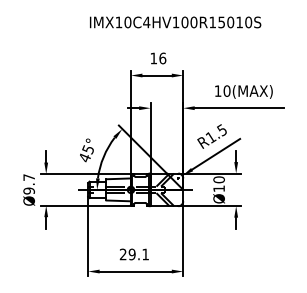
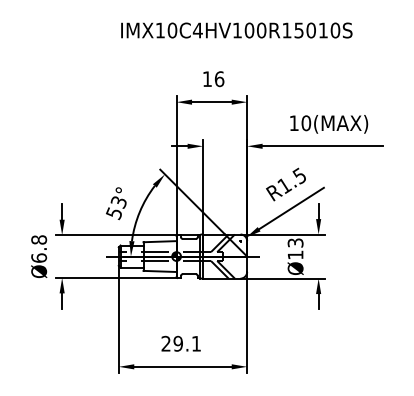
text: (85, 153) -> (115, 207), 45° -> 53°
text: (218, 179) -> (294, 242), Ø10 -> Ø13
text: (29, 184) -> (39, 249), Ø9.7 -> Ø6.8

